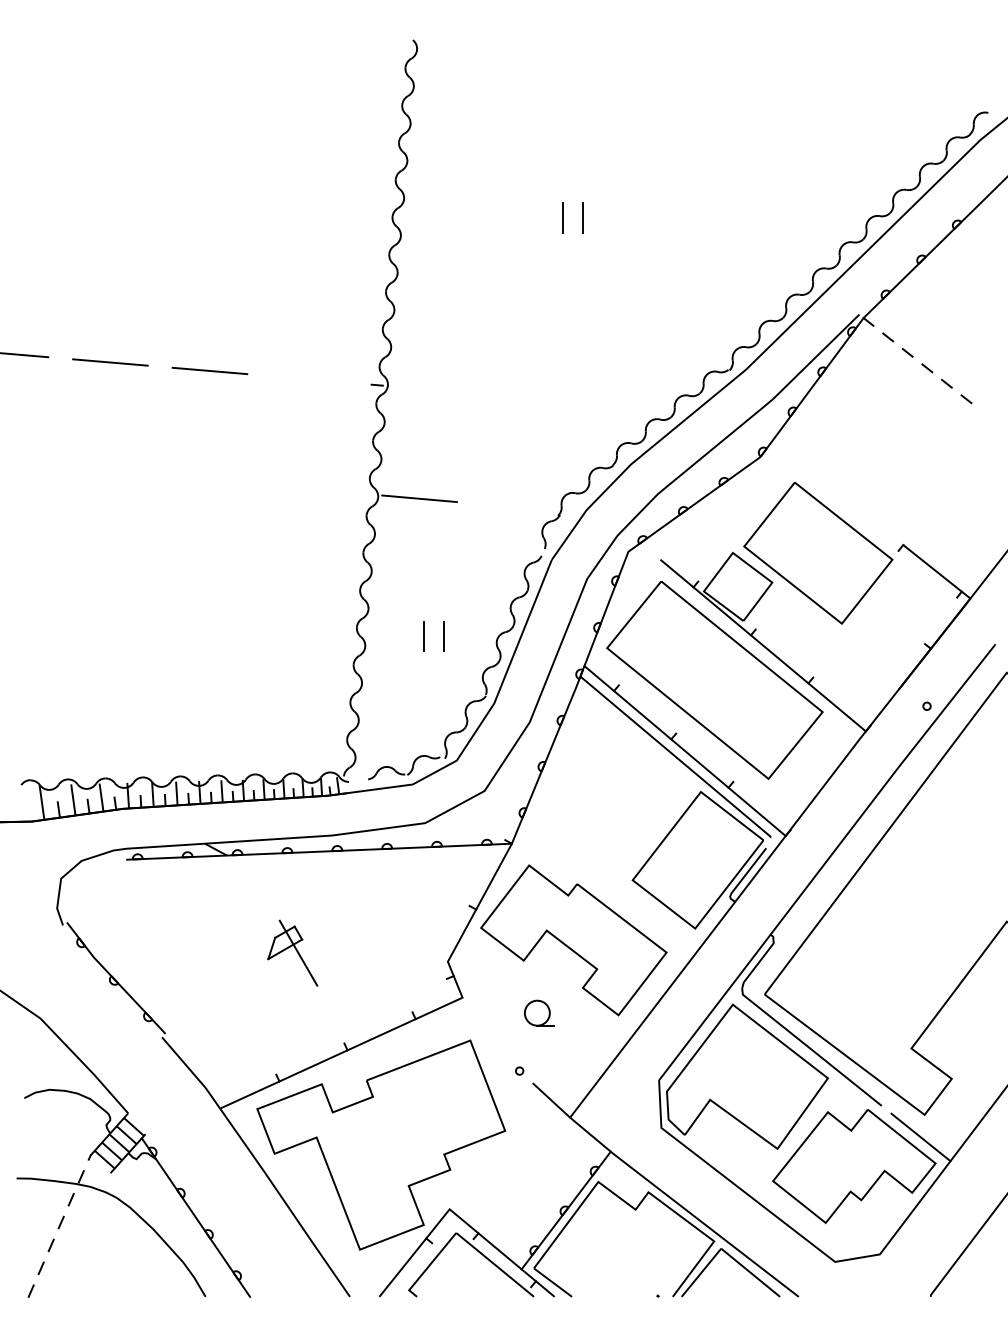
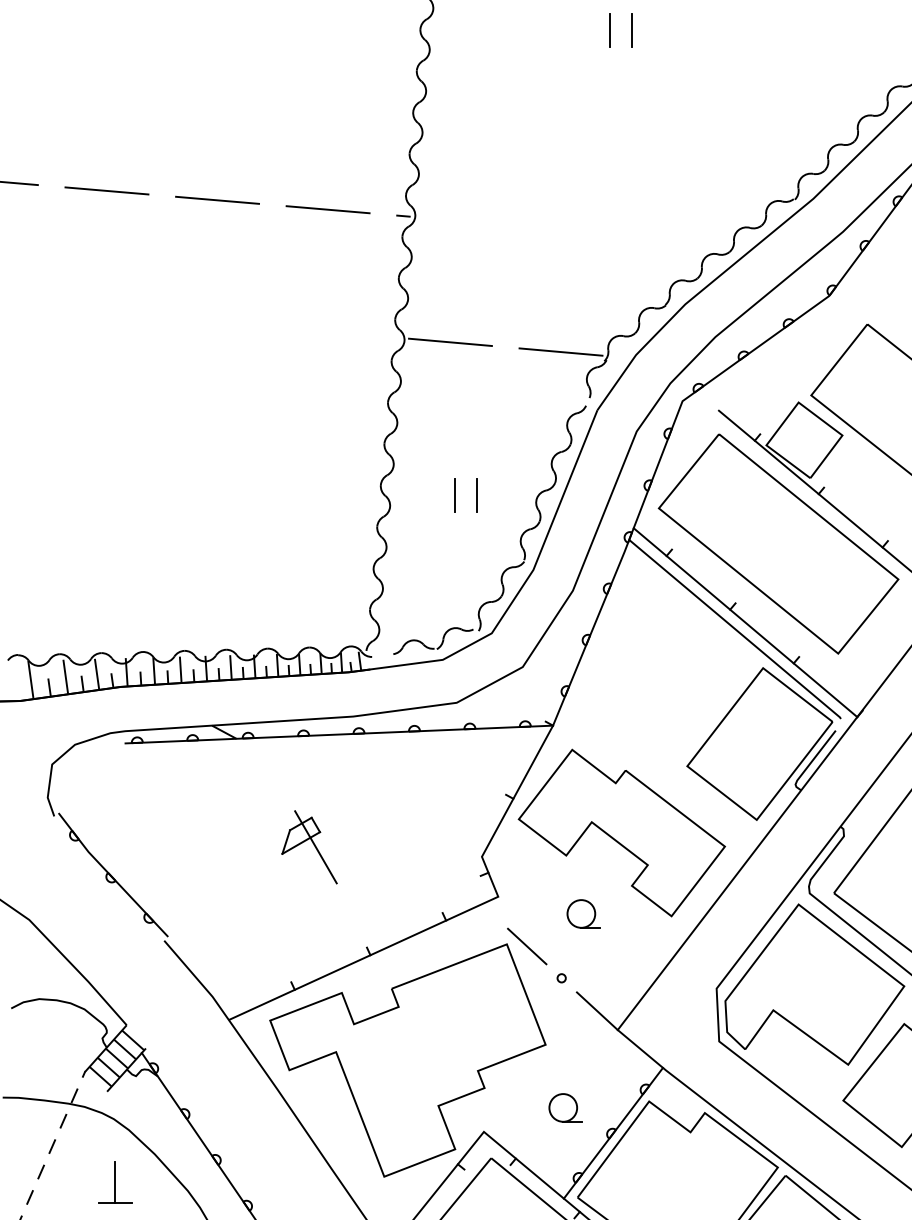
line: (309, 379) -> (328, 209), added
line: (518, 507) -> (560, 352), added
line: (488, 1042) -> (527, 946), added
part: (522, 1187) -> (564, 1107), added
part: (117, 1254) -> (114, 1182), added

